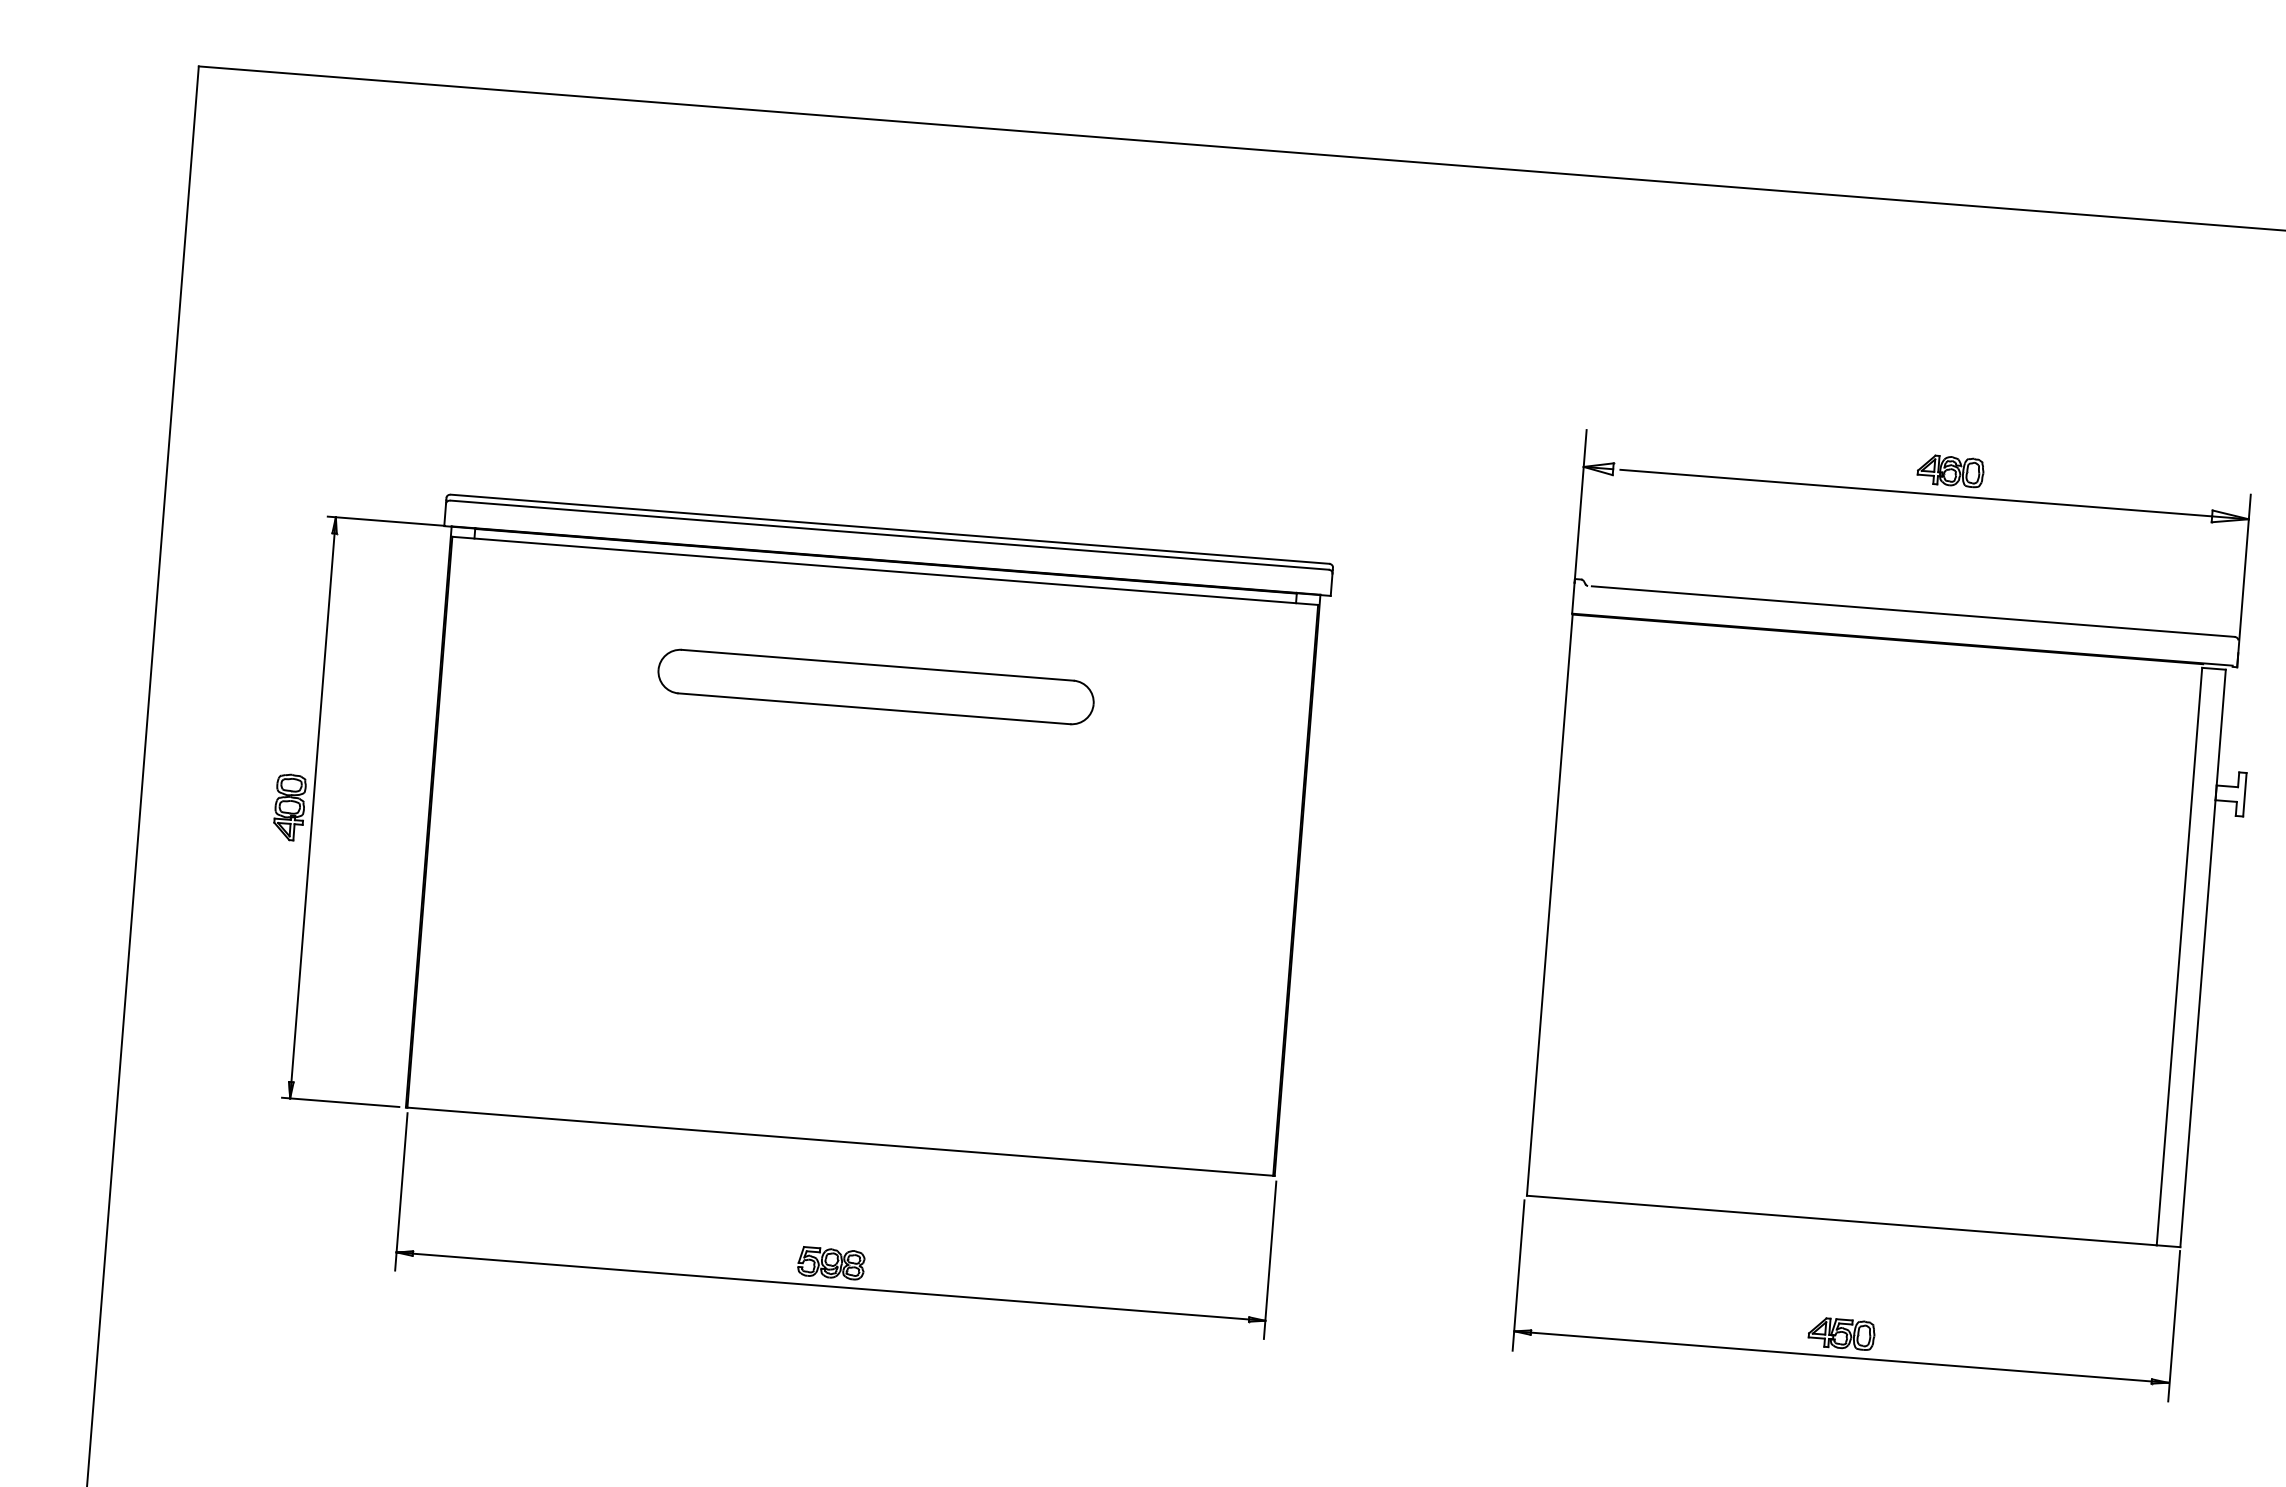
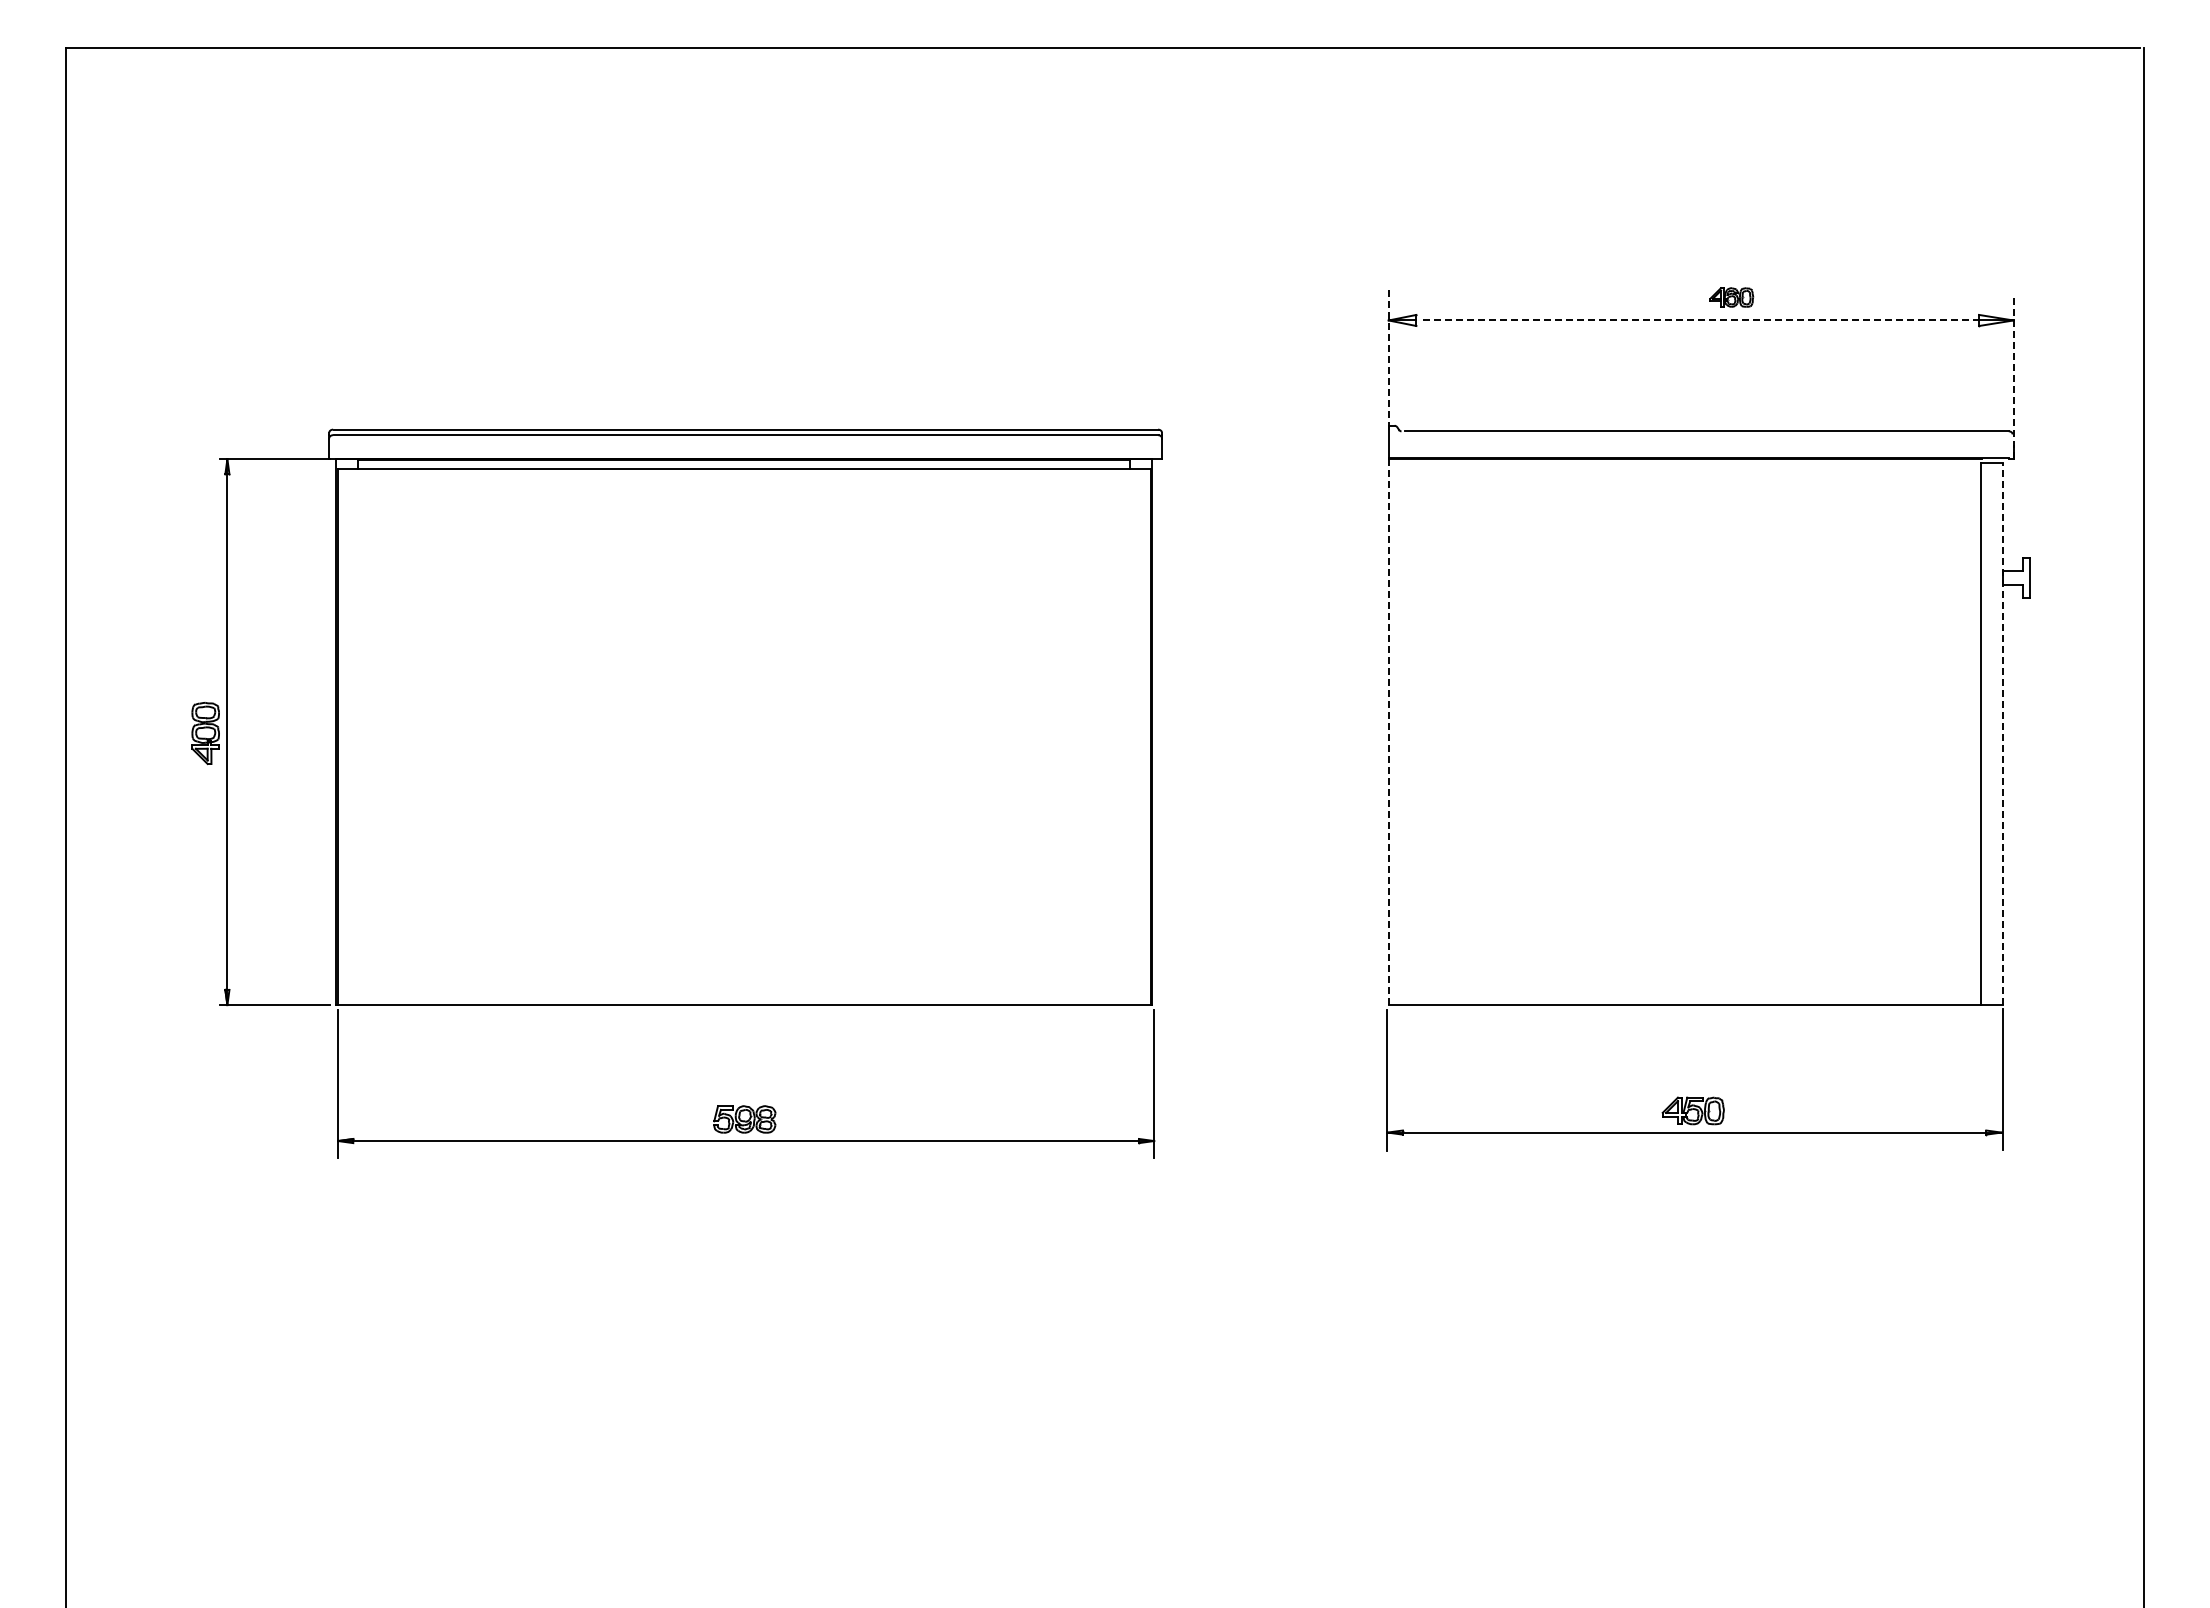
part: (1950, 471) -> (1731, 297), size x0.7
line: (1916, 493) -> (1701, 320), solid -> dashed
line: (1580, 506) -> (1388, 357), solid -> dashed
line: (2244, 579) -> (2013, 377), solid -> dashed
part: (876, 686) -> (744, 577), removed
line: (1550, 905) -> (1389, 732), solid -> dashed
line: (2203, 958) -> (2003, 733), solid -> dashed

